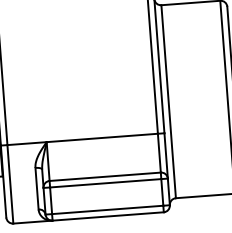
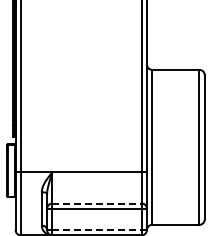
line: (105, 176) -> (97, 203), solid -> dashed
line: (108, 210) -> (97, 230), solid -> dashed

